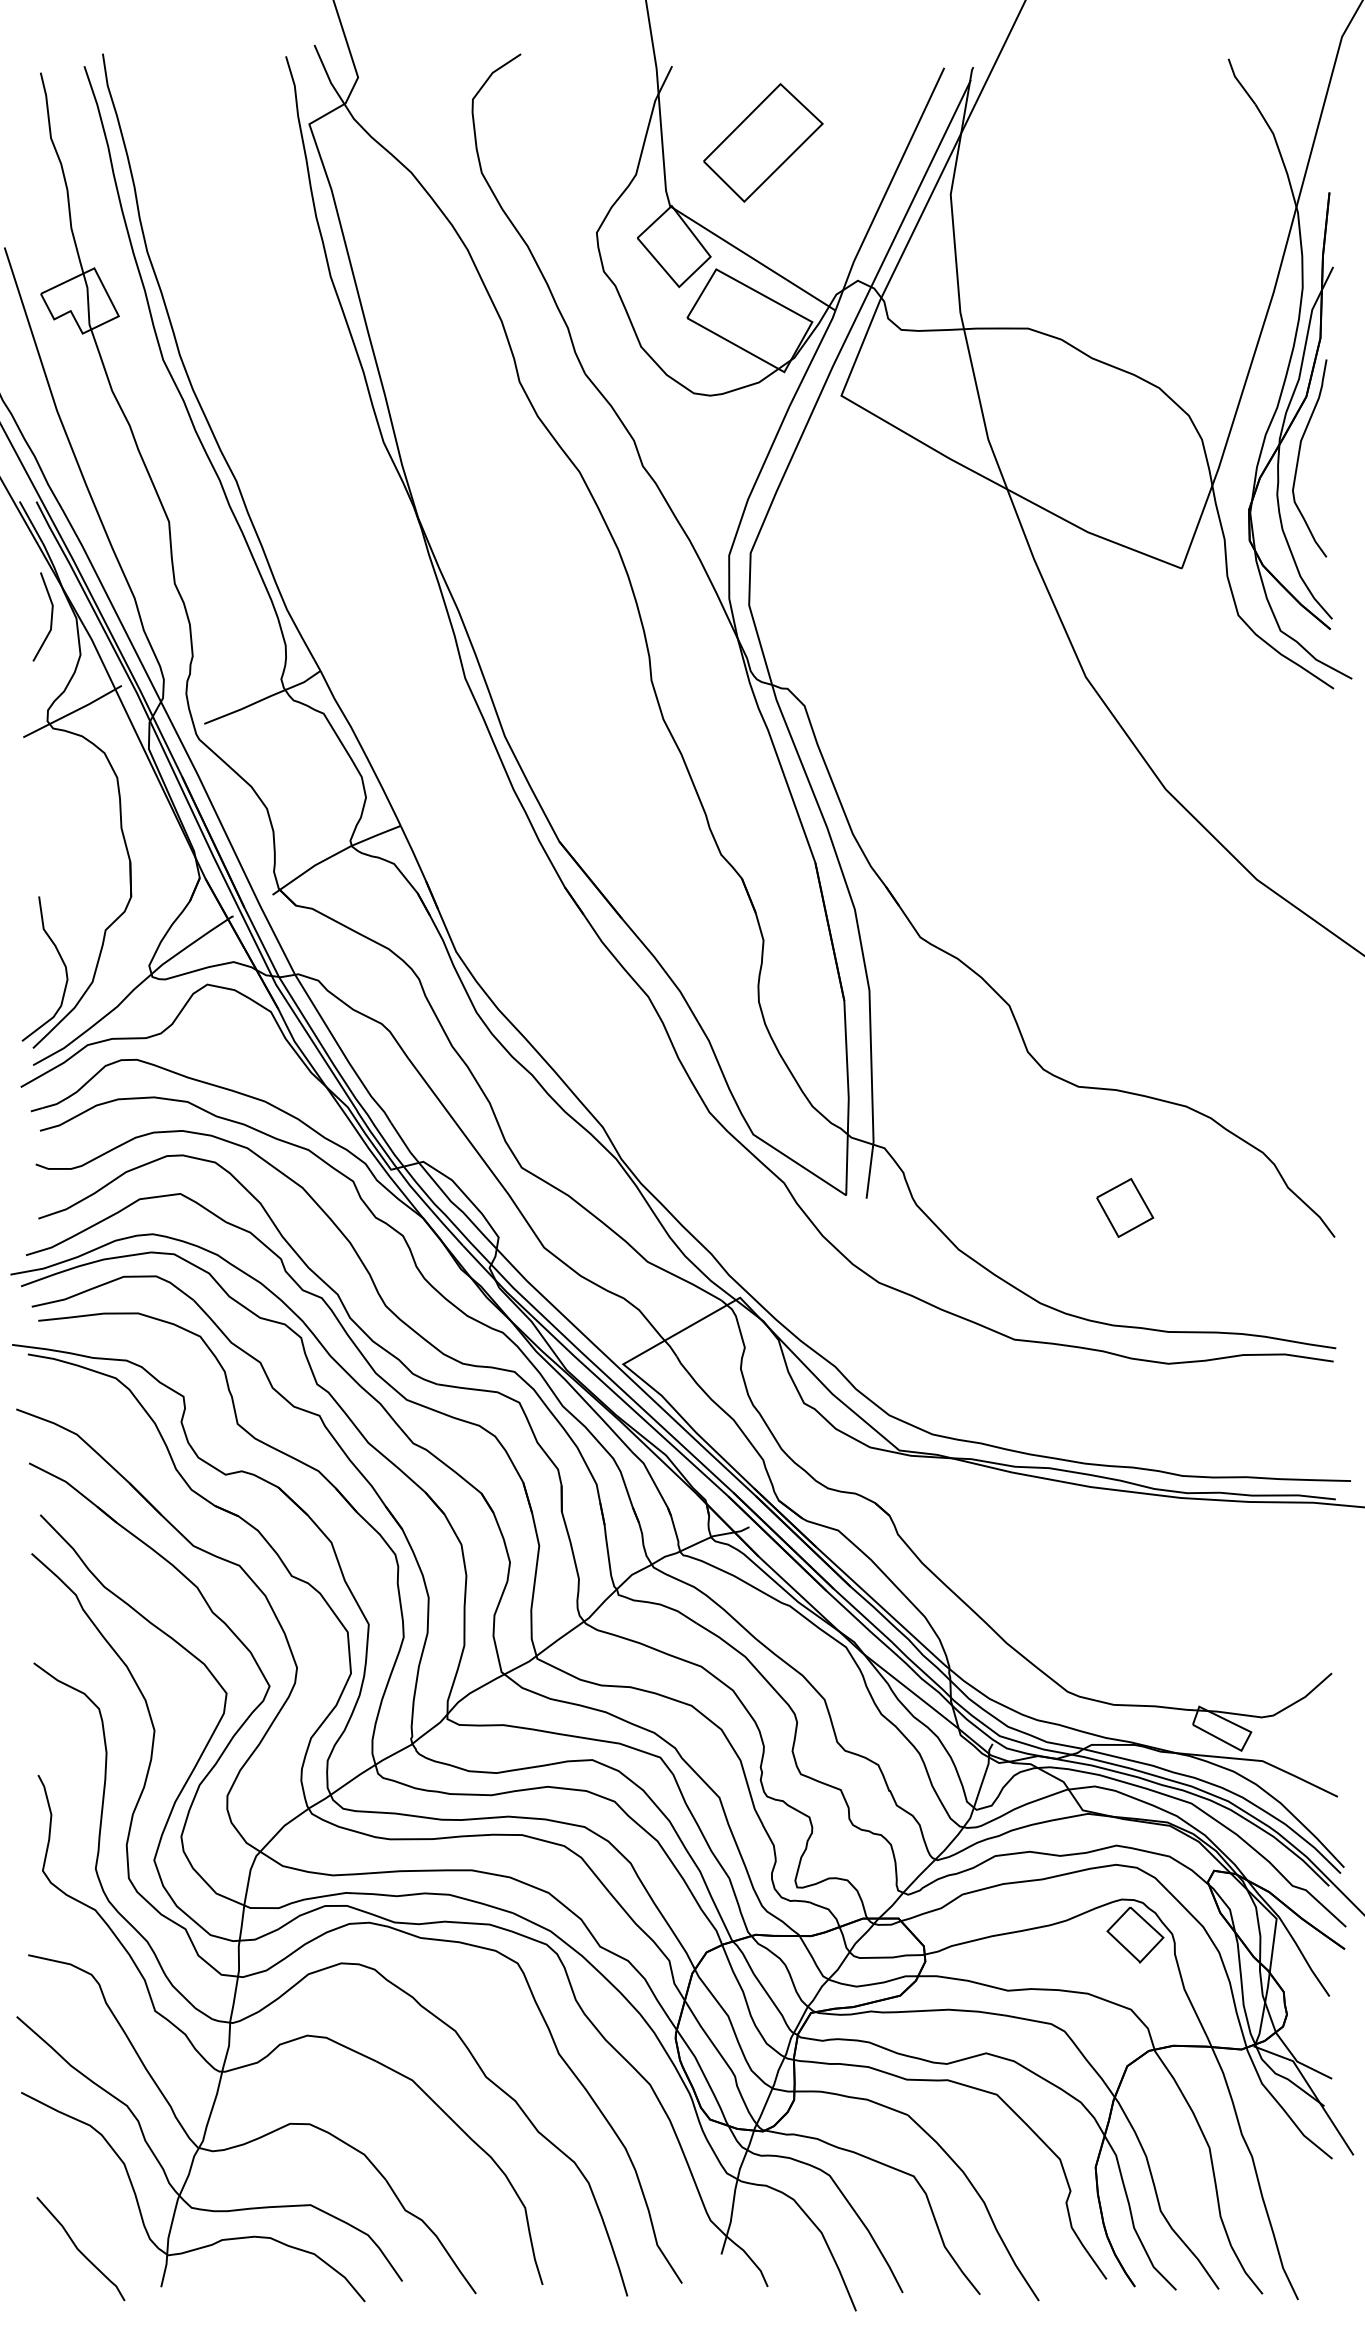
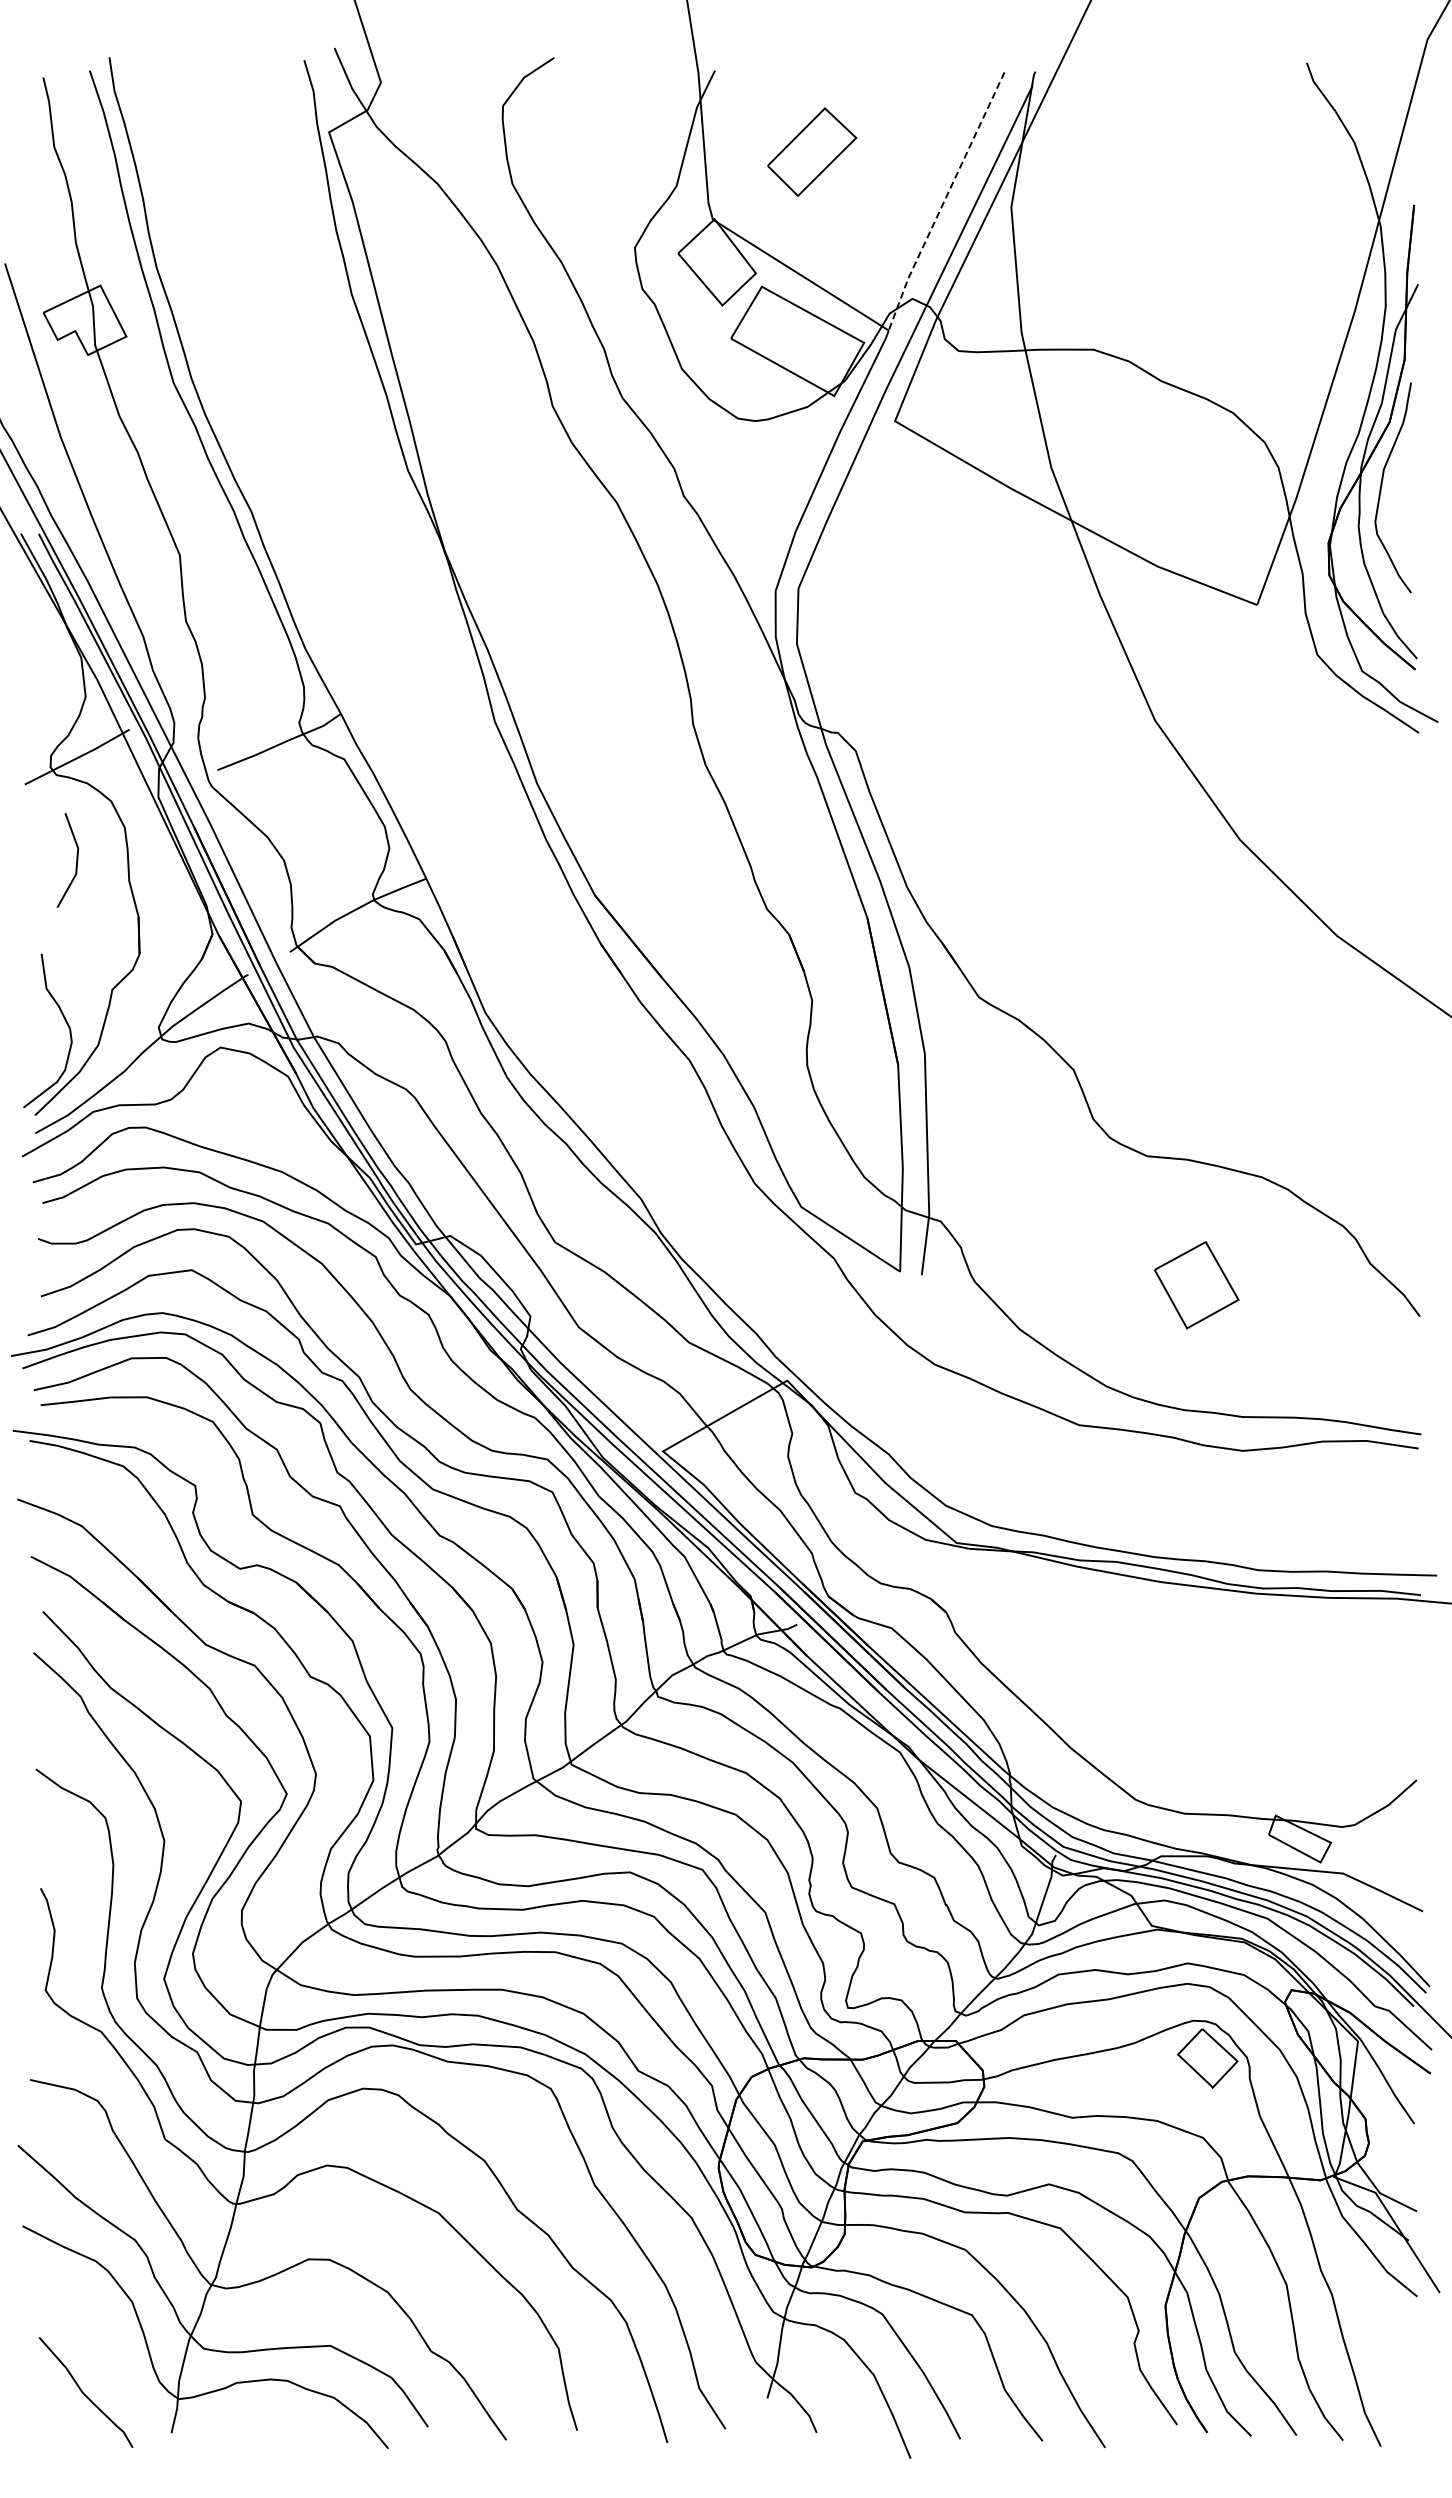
part: (763, 142) -> (812, 151), size x0.7
line: (887, 189) -> (944, 201), solid -> dashed
line: (51, 616) -> (76, 860), moved
part: (1124, 1207) -> (1196, 1284), size x1.4

